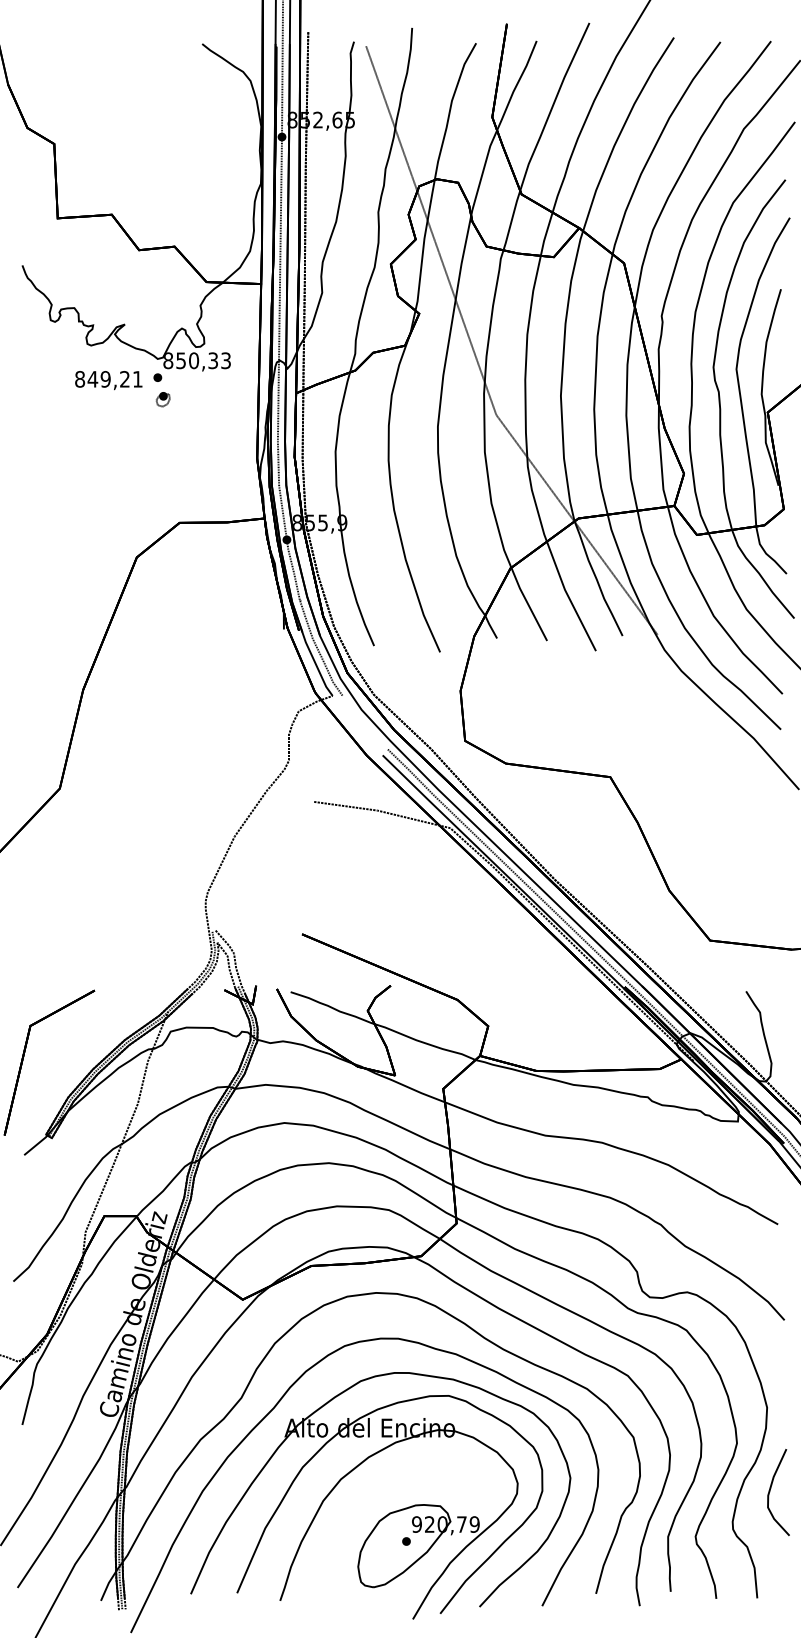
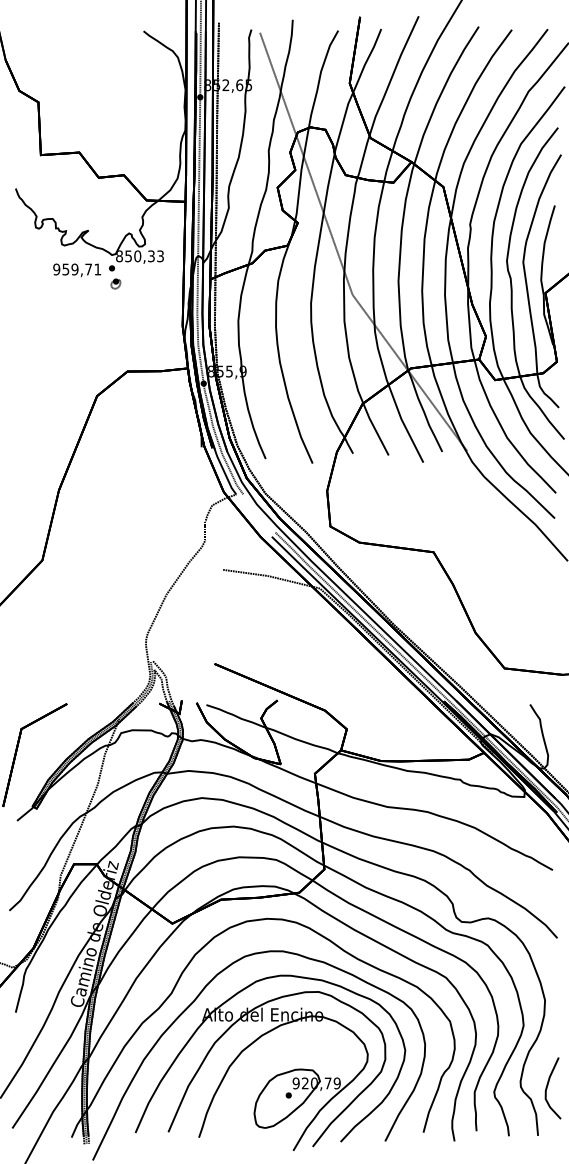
text: (102, 379) -> (72, 269), 849,21 -> 959,71
curve: (770, 1492) -> (547, 1088), moved

